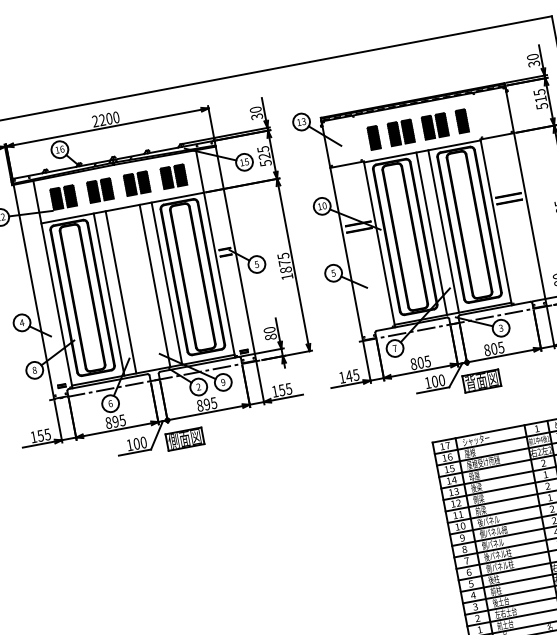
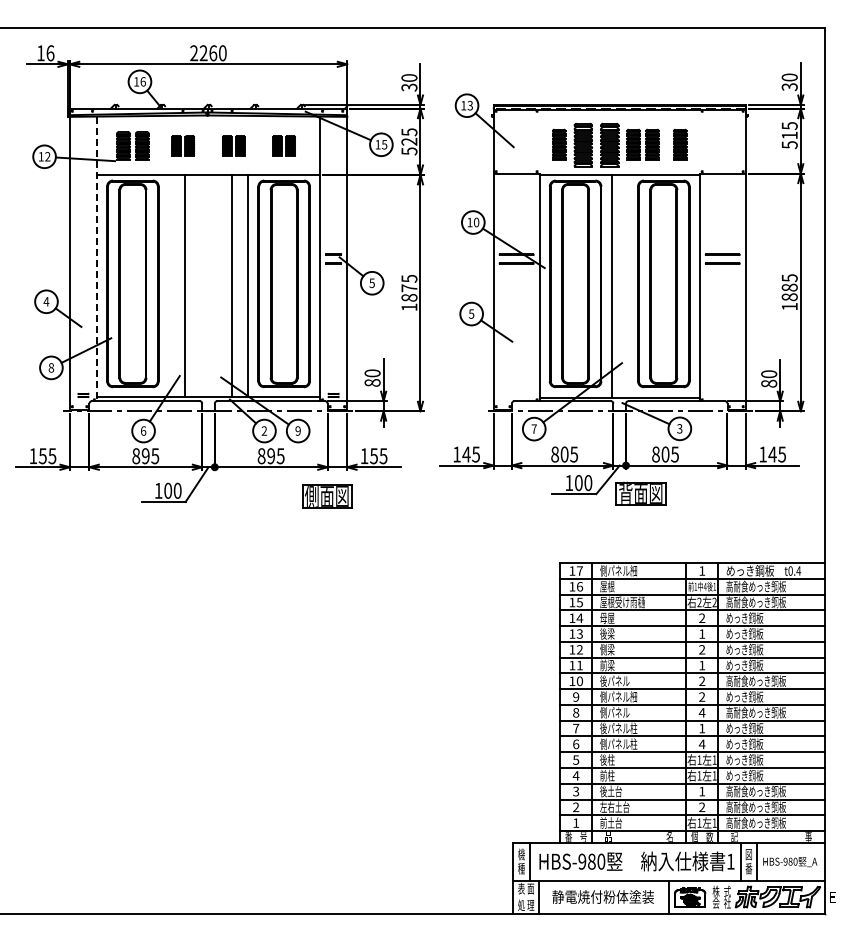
text: (109, 118) -> (213, 53), 2200 -> 2260
part: (400, 132) -> (595, 144), size x1.4
part: (173, 176) -> (283, 145), size x0.7
part: (136, 183) -> (233, 145), size x0.7
part: (99, 190) -> (182, 145), size x0.7
line: (443, 230) -> (627, 285), removed
line: (52, 285) -> (96, 259), solid -> dashed
line: (108, 294) -> (168, 285), removed
part: (185, 439) -> (327, 496), moved
text: (475, 439) -> (618, 570), シャッター -> 側パネル細

